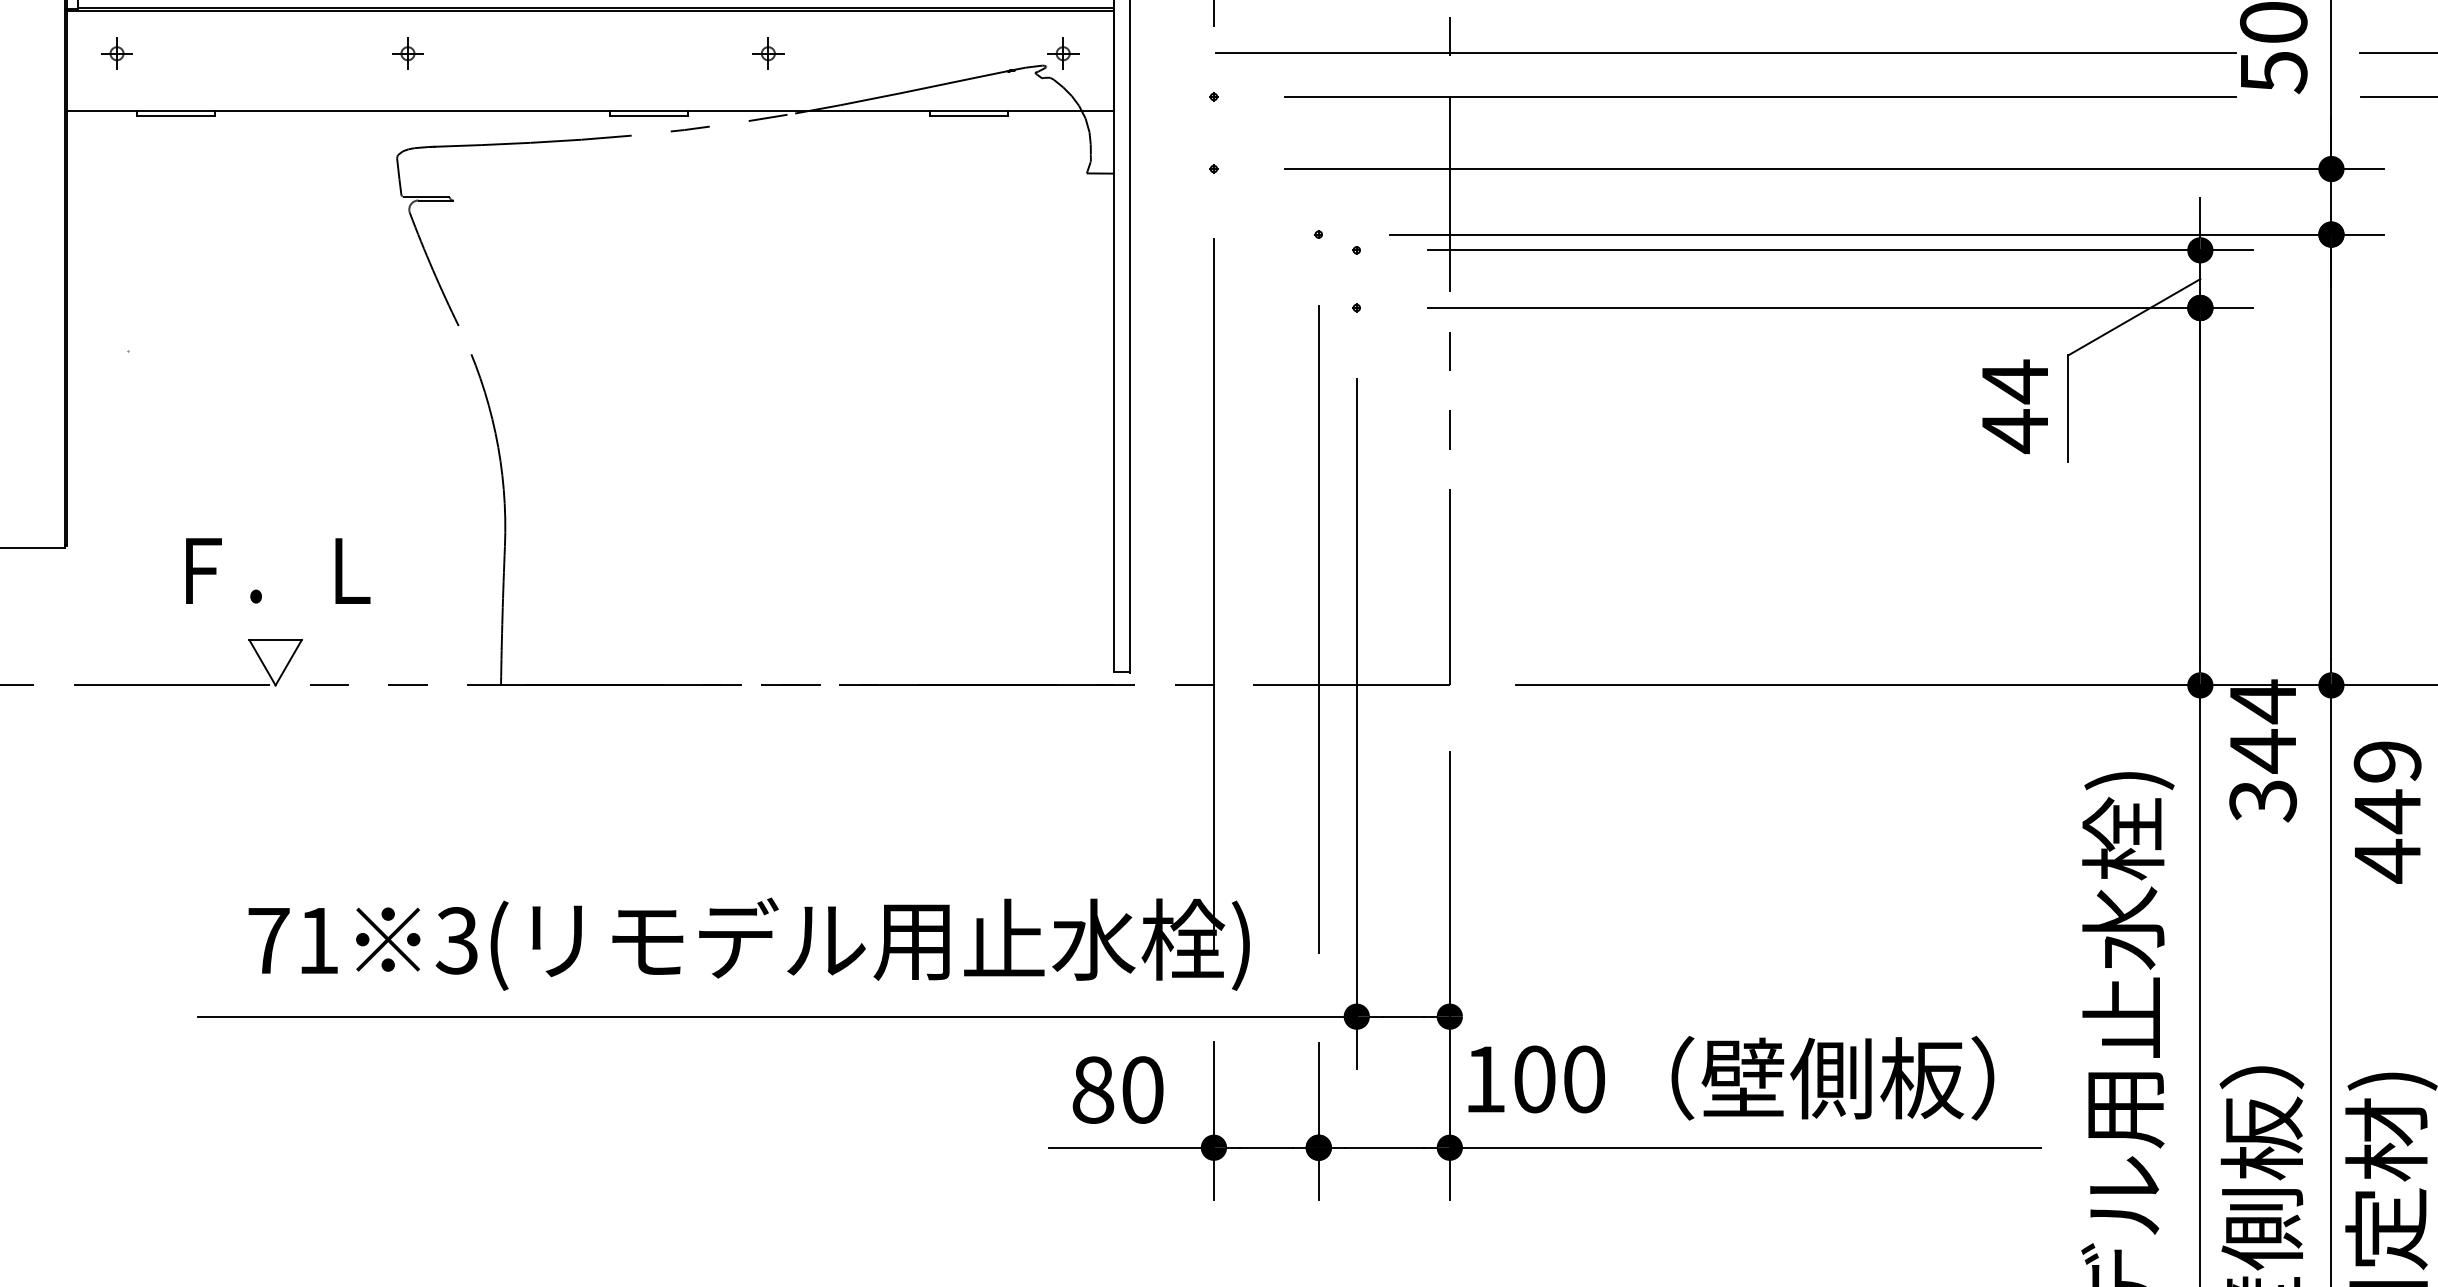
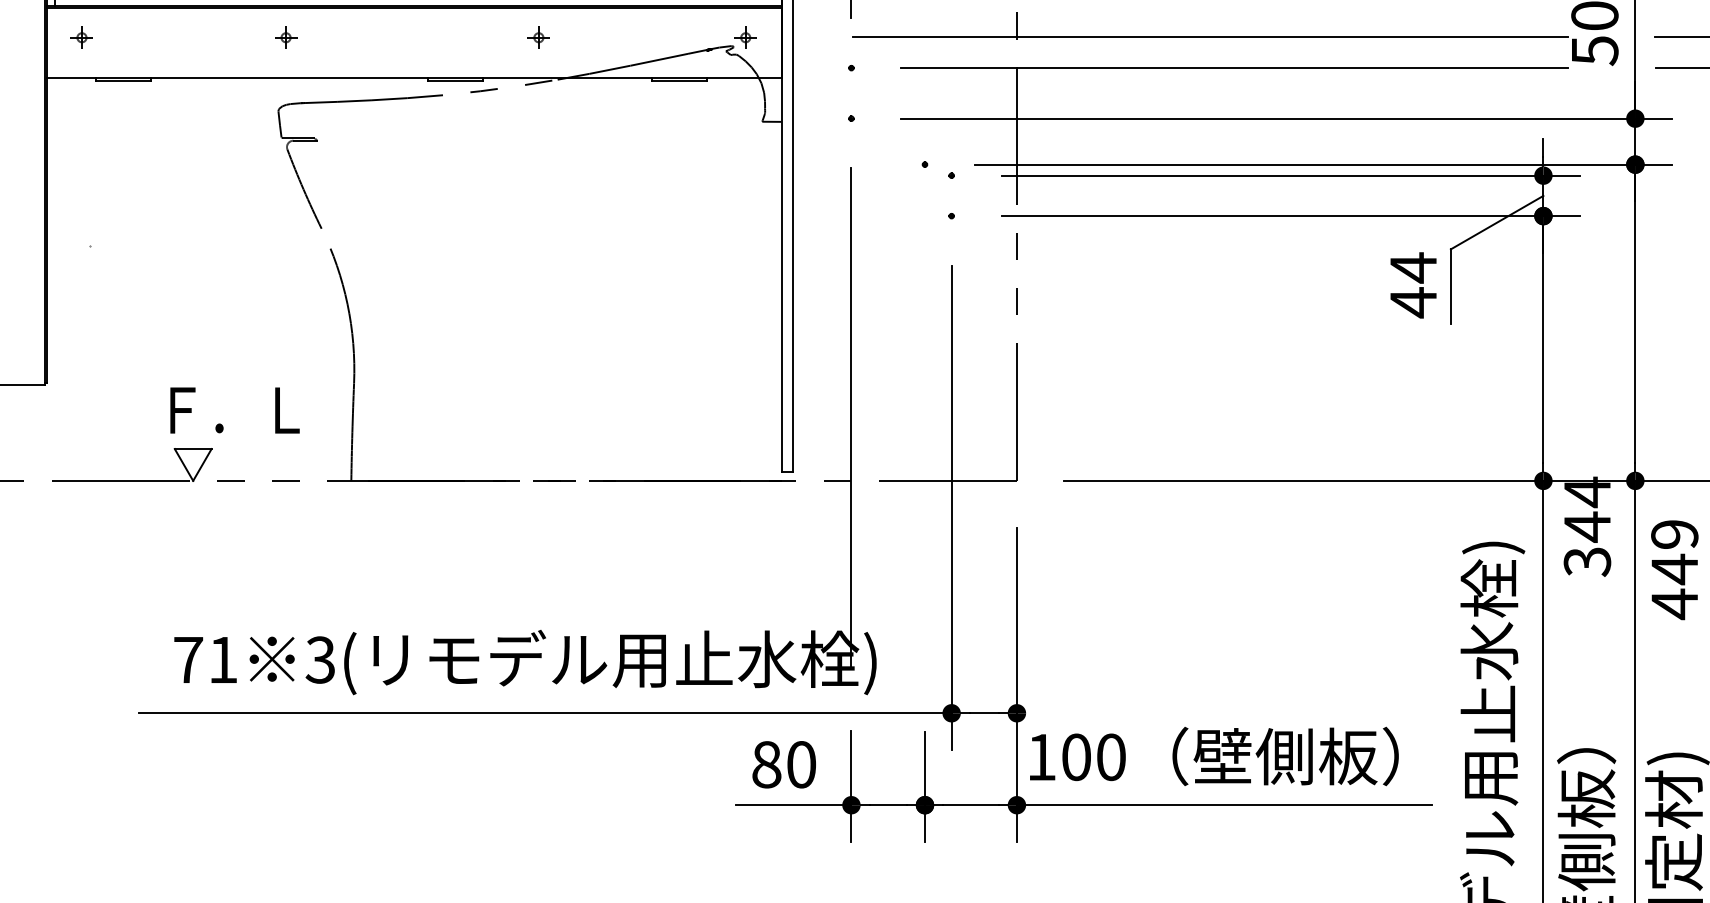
text: (278, 570) -> (235, 410), moved
line: (1318, 628) -> (924, 440), removed

